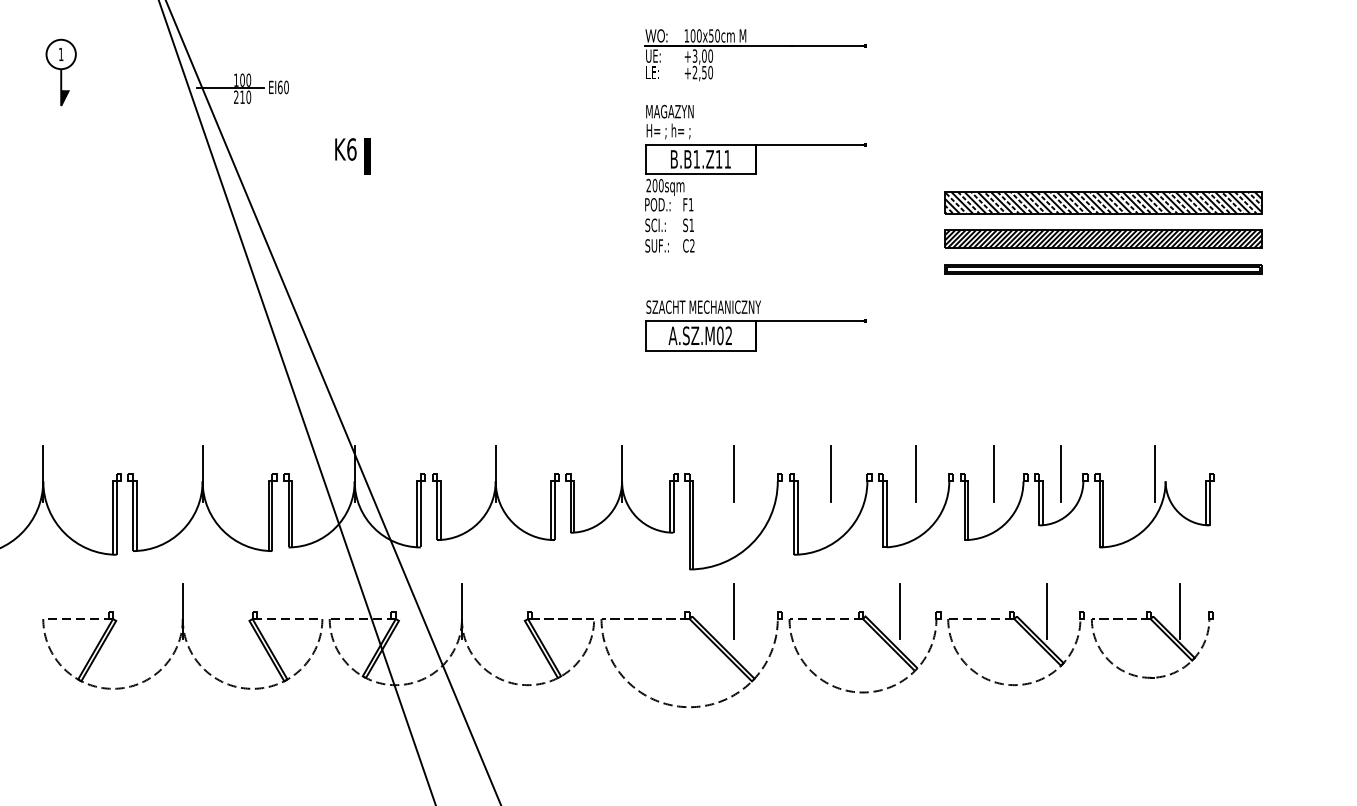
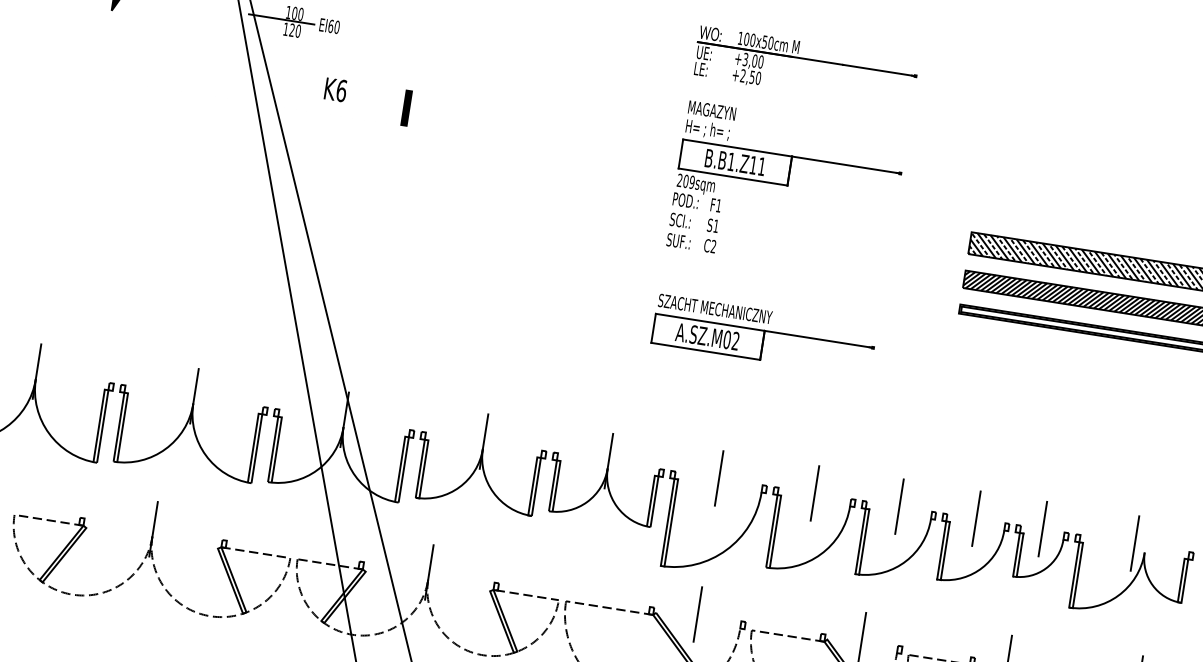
text: (239, 96) -> (289, 29), 210 -> 120
text: (345, 149) -> (335, 89), moved
text: (660, 185) -> (691, 182), 200sqm -> 209sqm

